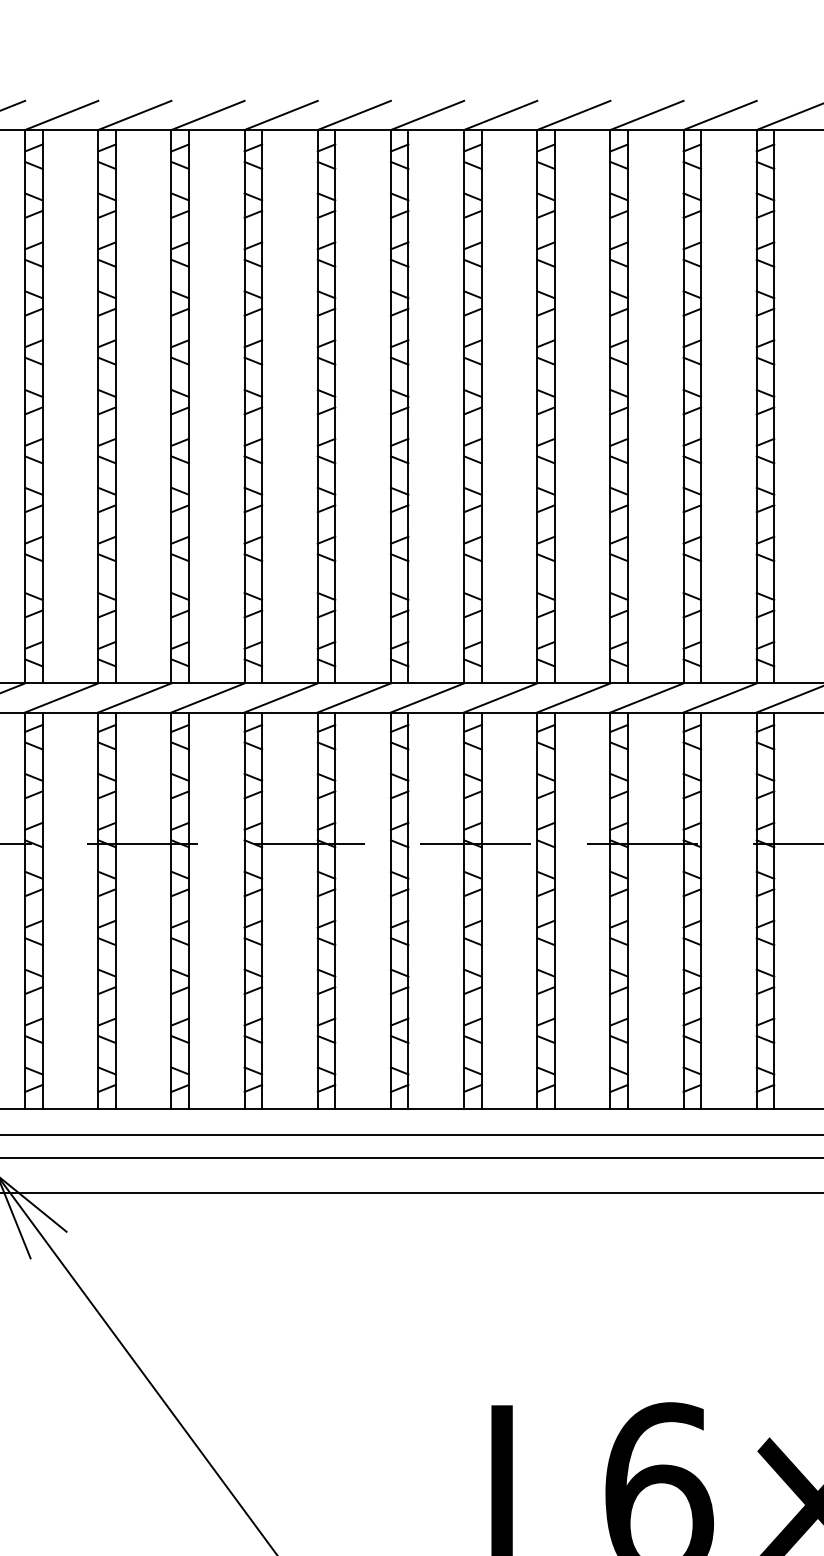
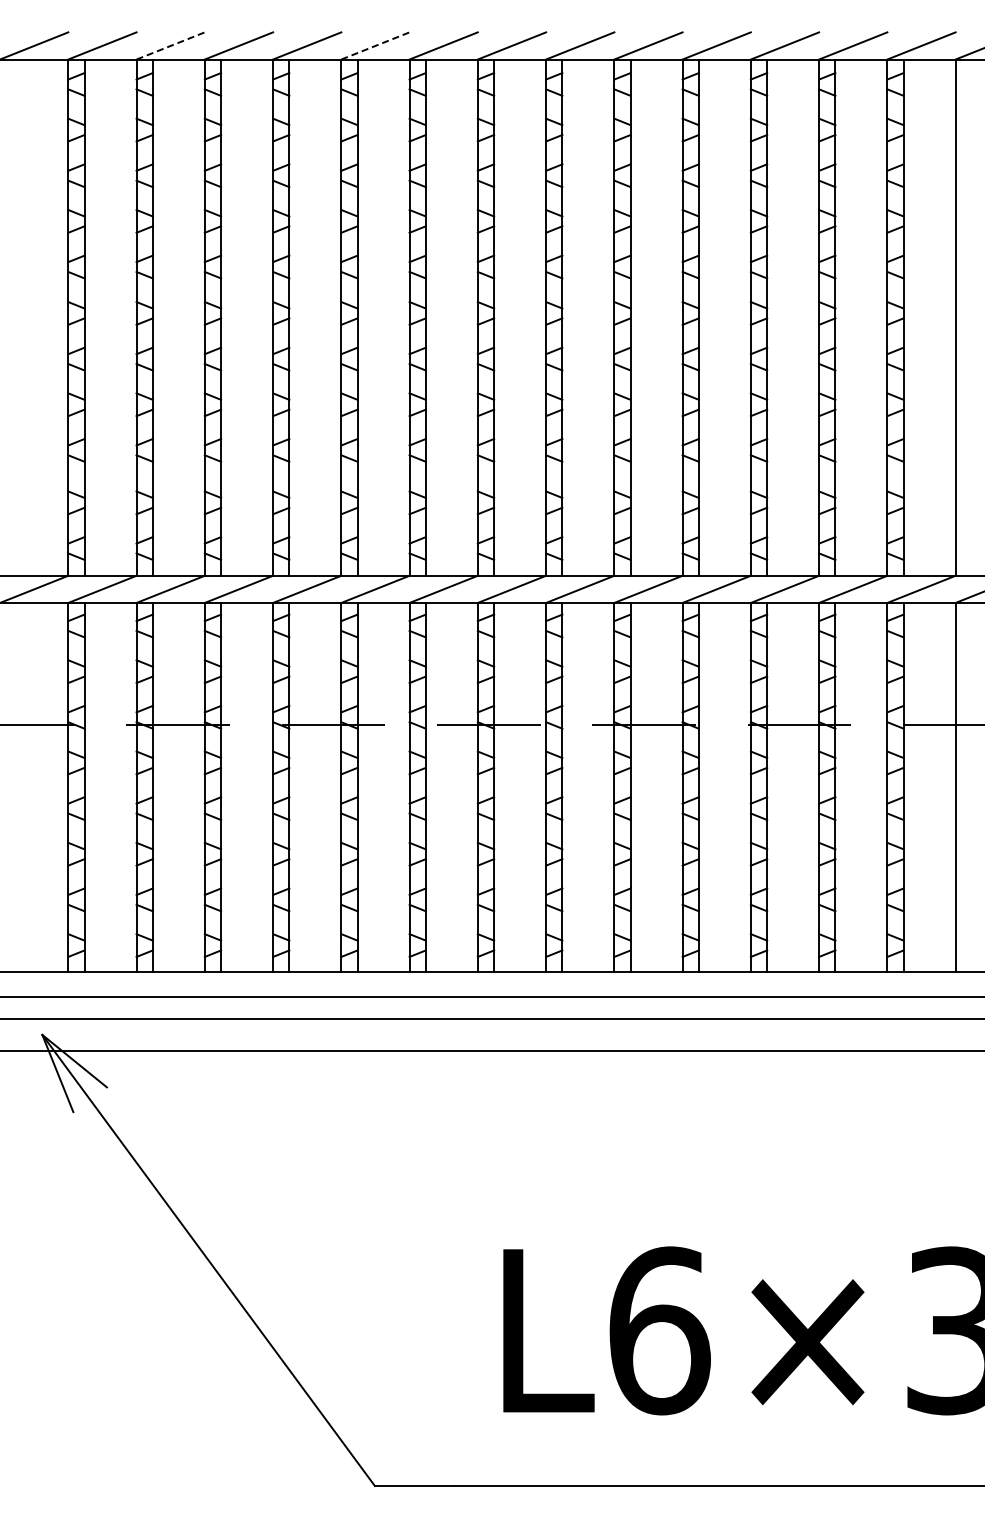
line: (134, 114) -> (170, 45), solid -> dashed
line: (354, 114) -> (375, 45), solid -> dashed

